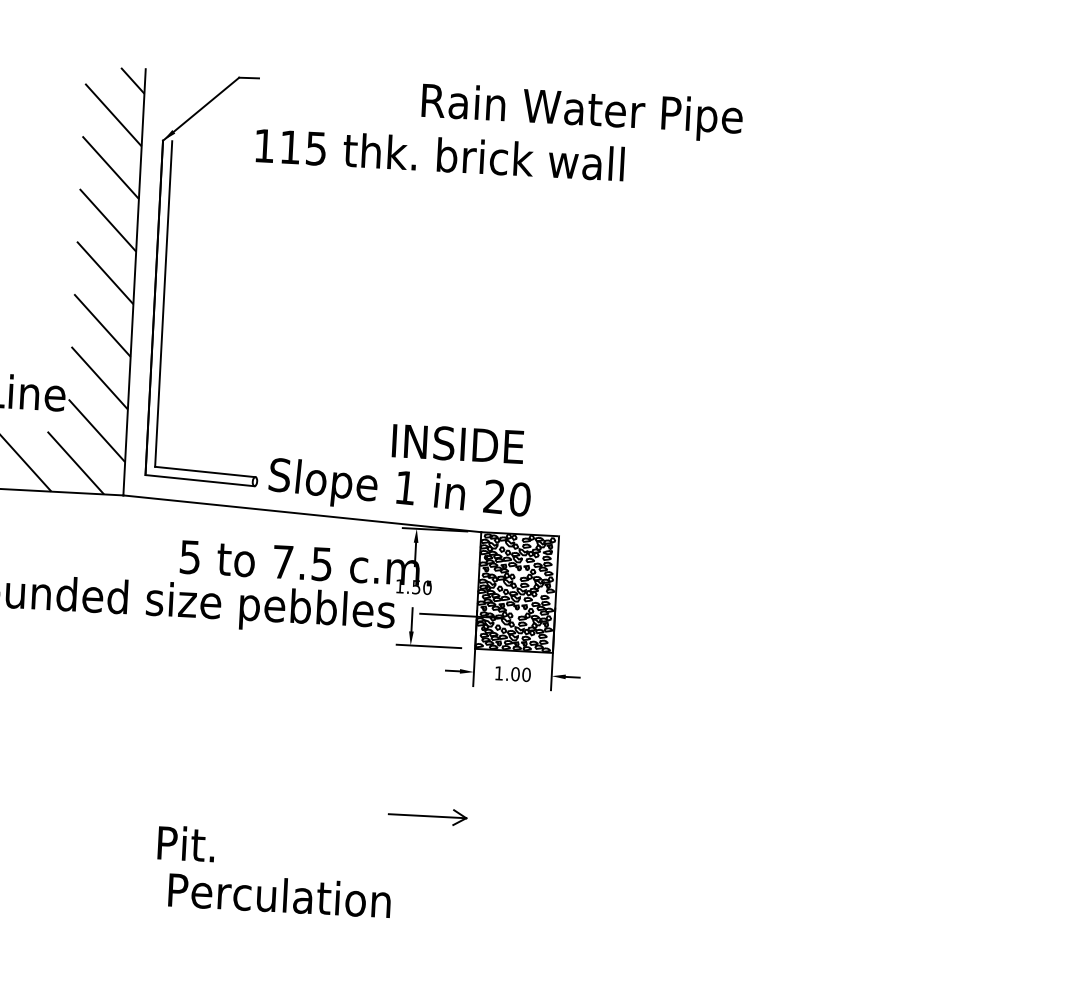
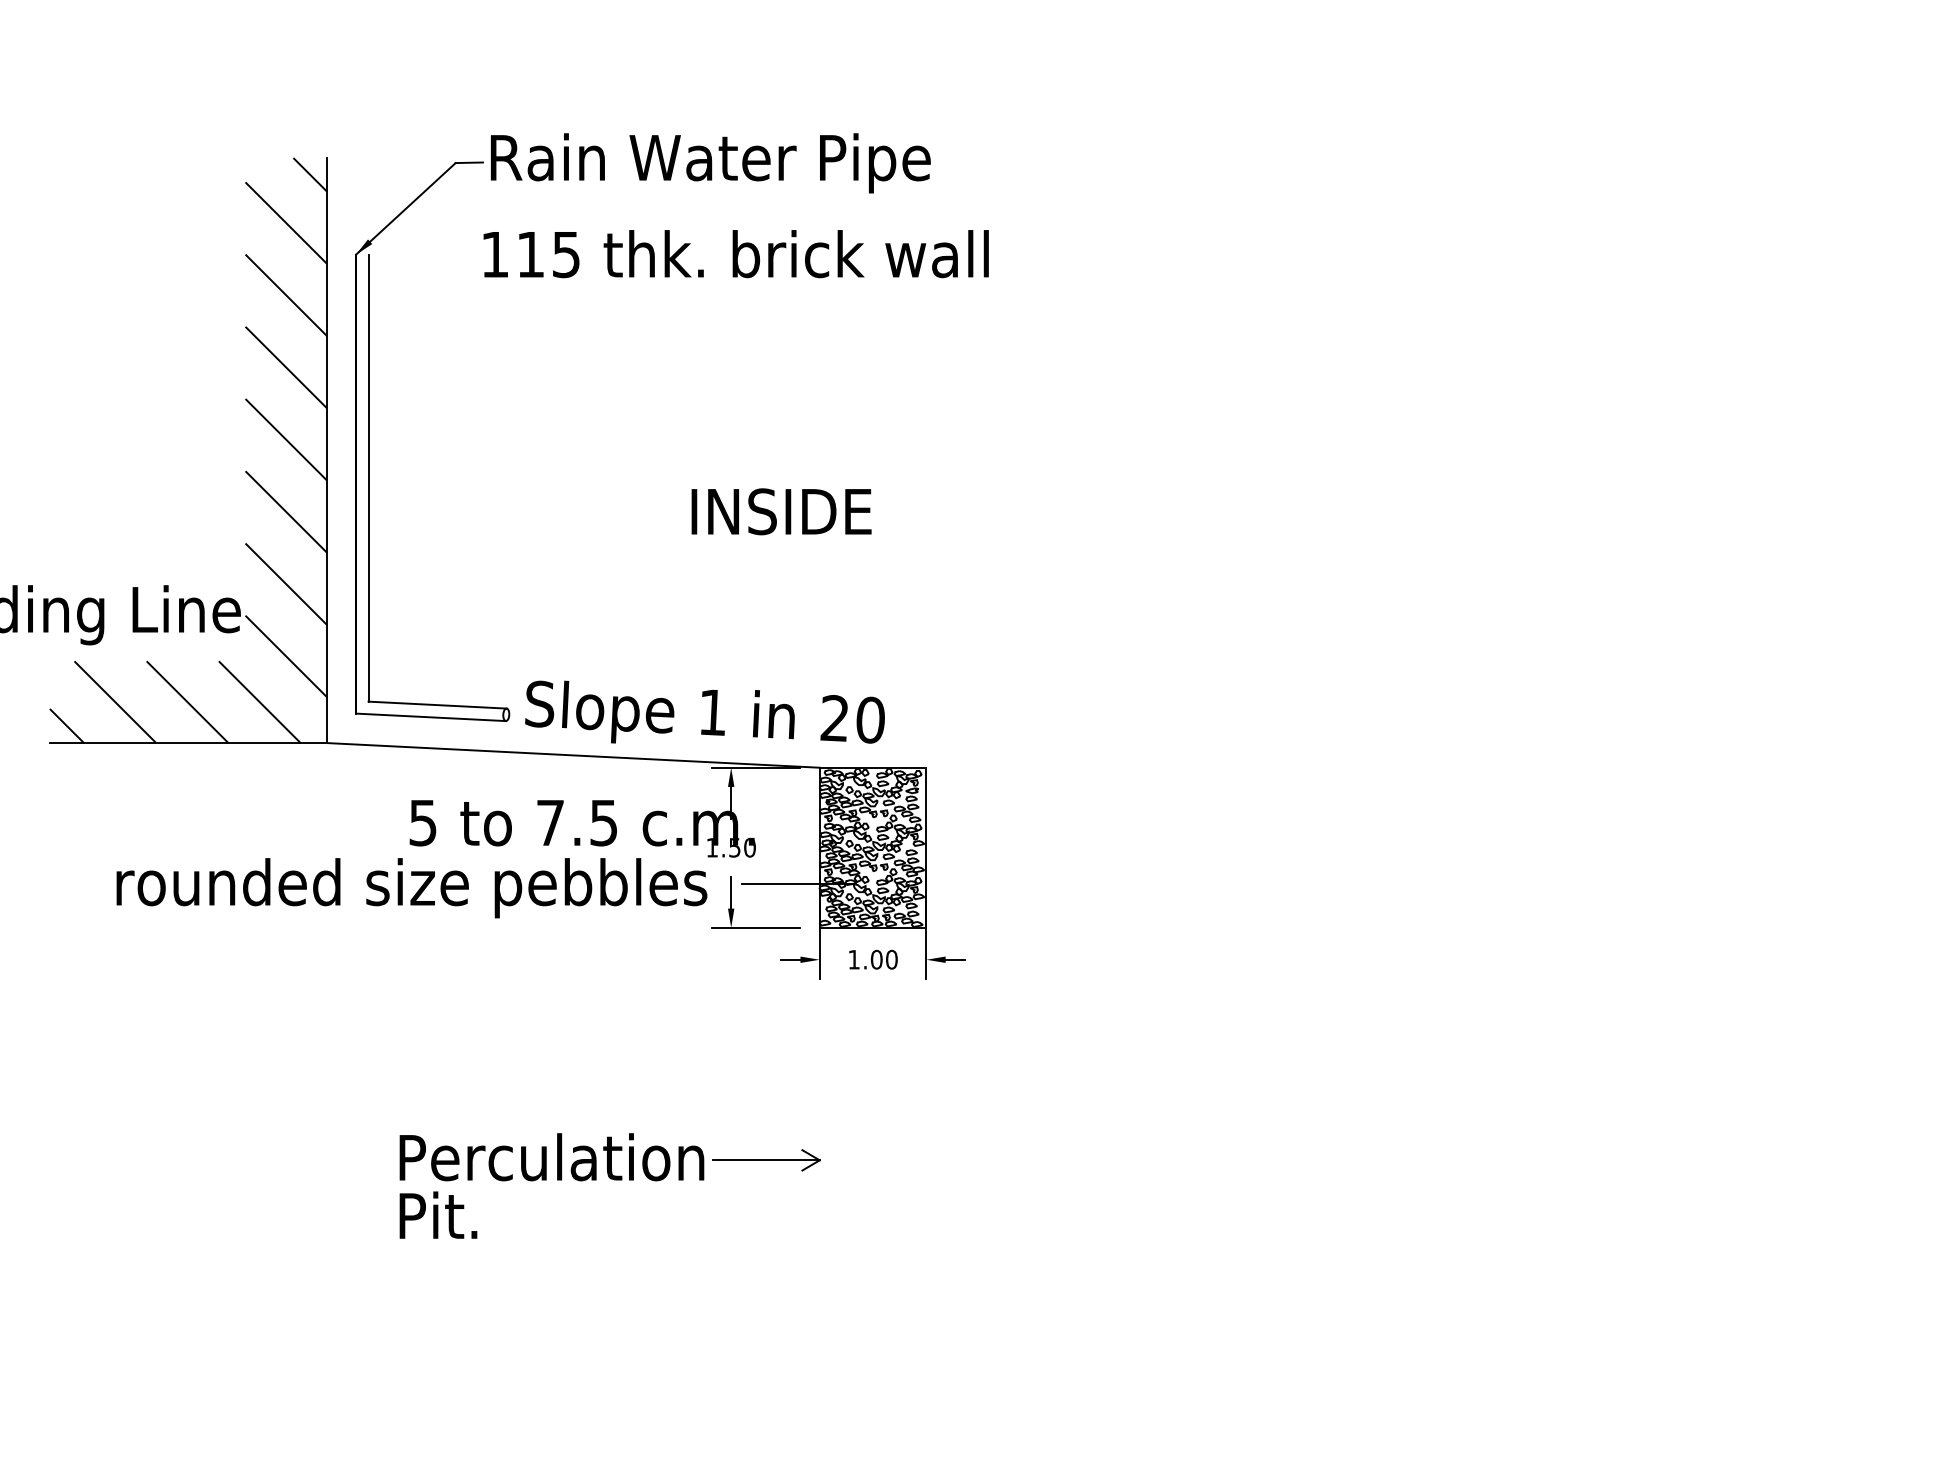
text: (582, 112) -> (710, 163), moved
text: (458, 443) -> (781, 511), moved
text: (279, 895) -> (551, 1157), moved

